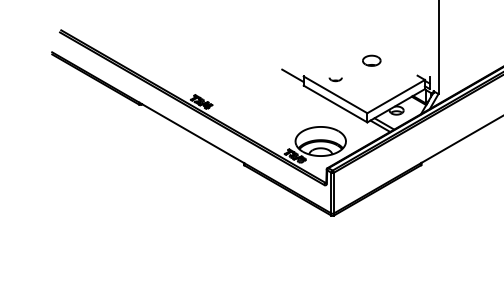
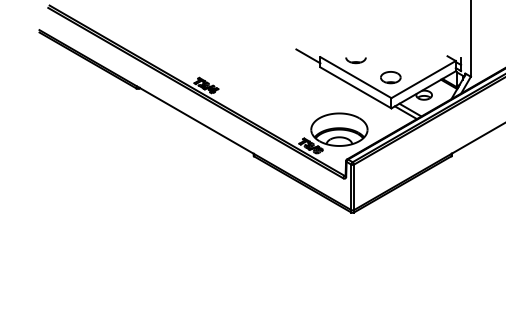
part: (371, 60) -> (390, 77), moved
part: (335, 79) -> (355, 60), size x1.43

